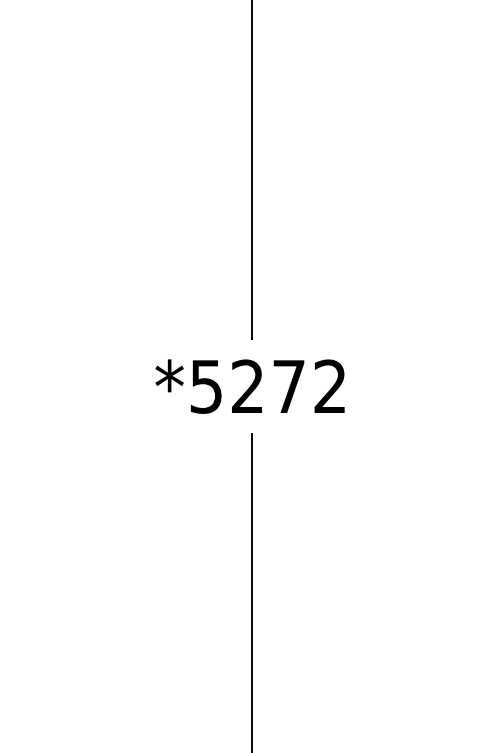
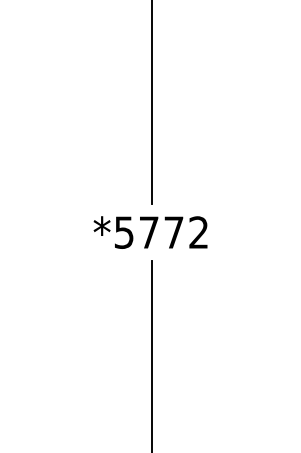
text: (246, 386) -> (148, 232), *5272 -> *5772

